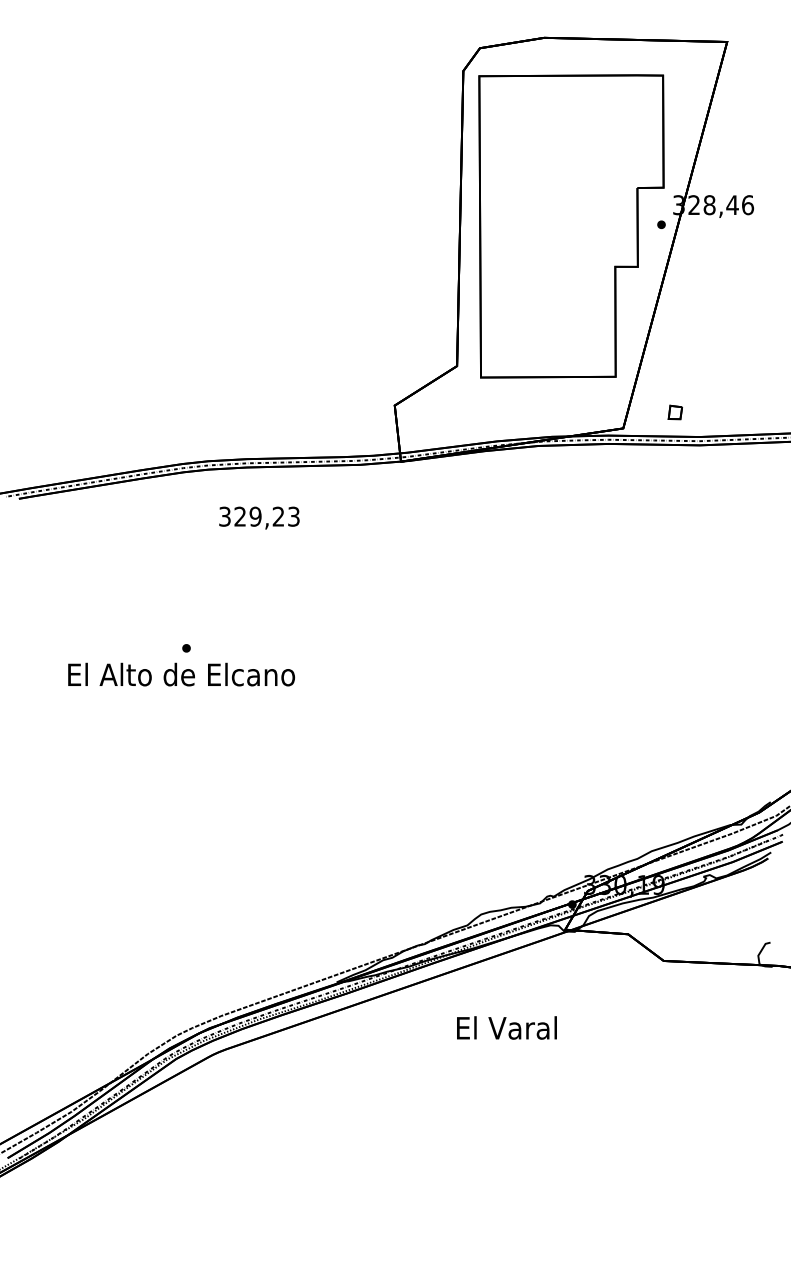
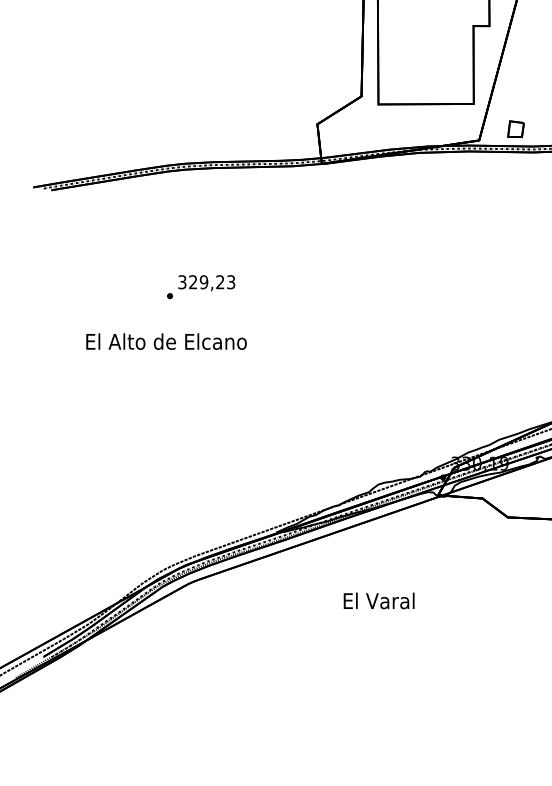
part: (675, 412) -> (516, 129), size x1.67
text: (259, 517) -> (206, 282), moved
text: (181, 674) -> (166, 341), moved
text: (506, 1027) -> (378, 600), moved

